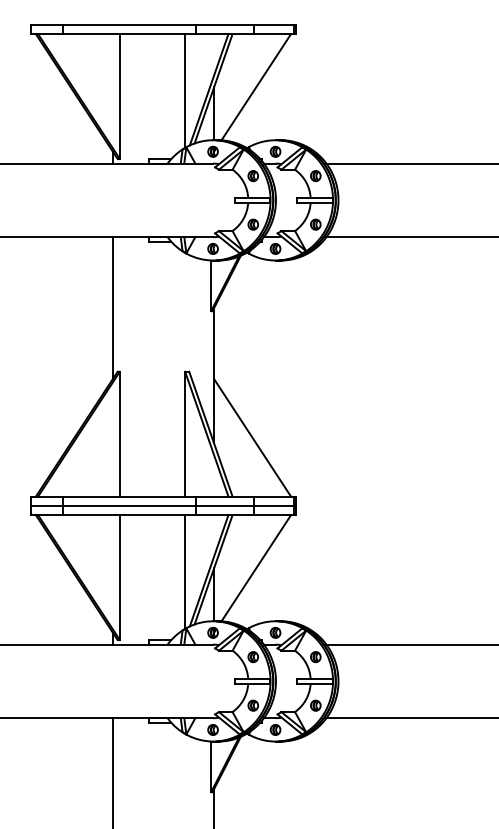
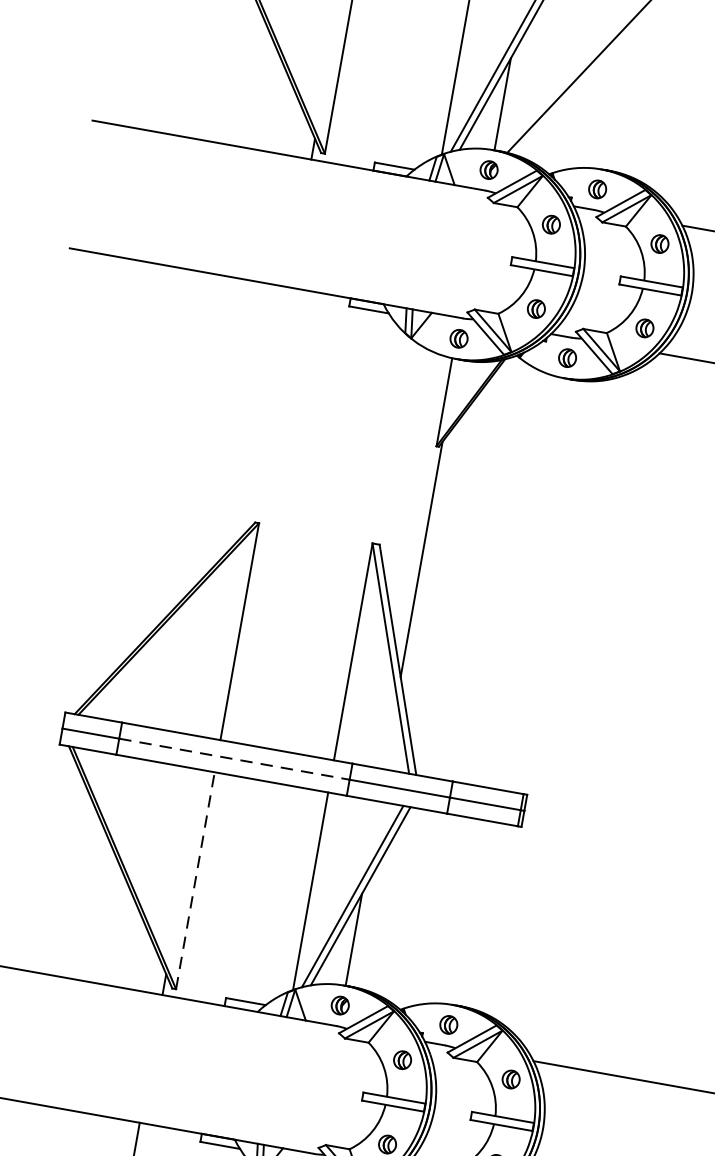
line: (112, 308) -> (265, 411), removed
line: (252, 437) -> (469, 678), removed
line: (130, 505) -> (236, 758), solid -> dashed
line: (256, 568) -> (435, 907), removed
line: (119, 577) -> (194, 880), solid -> dashed

